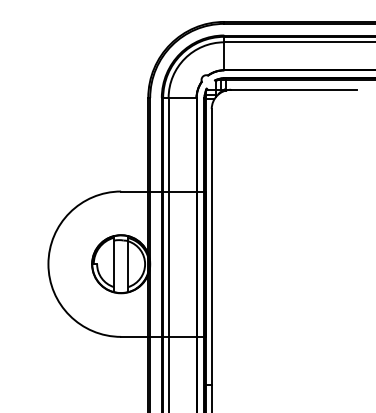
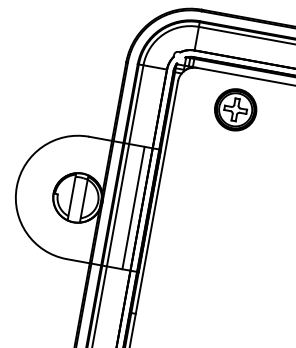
part: (283, 129) -> (235, 109), added
line: (187, 263) -> (134, 207), added

